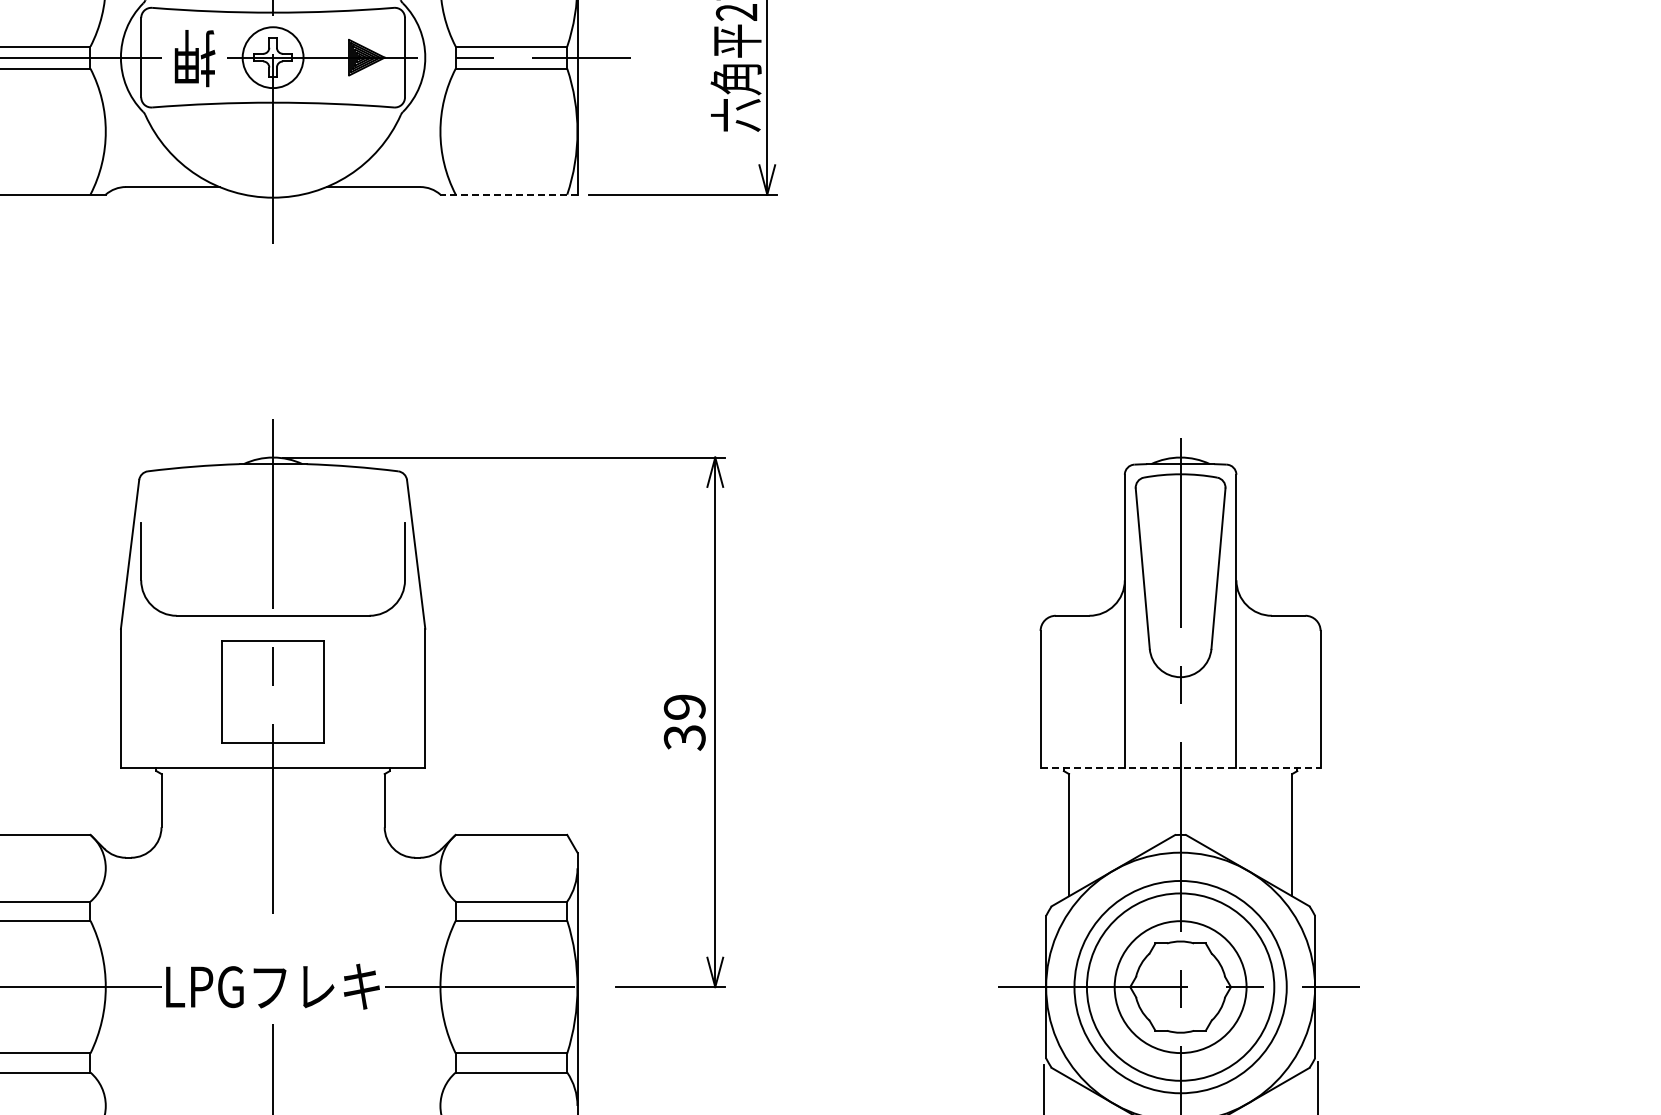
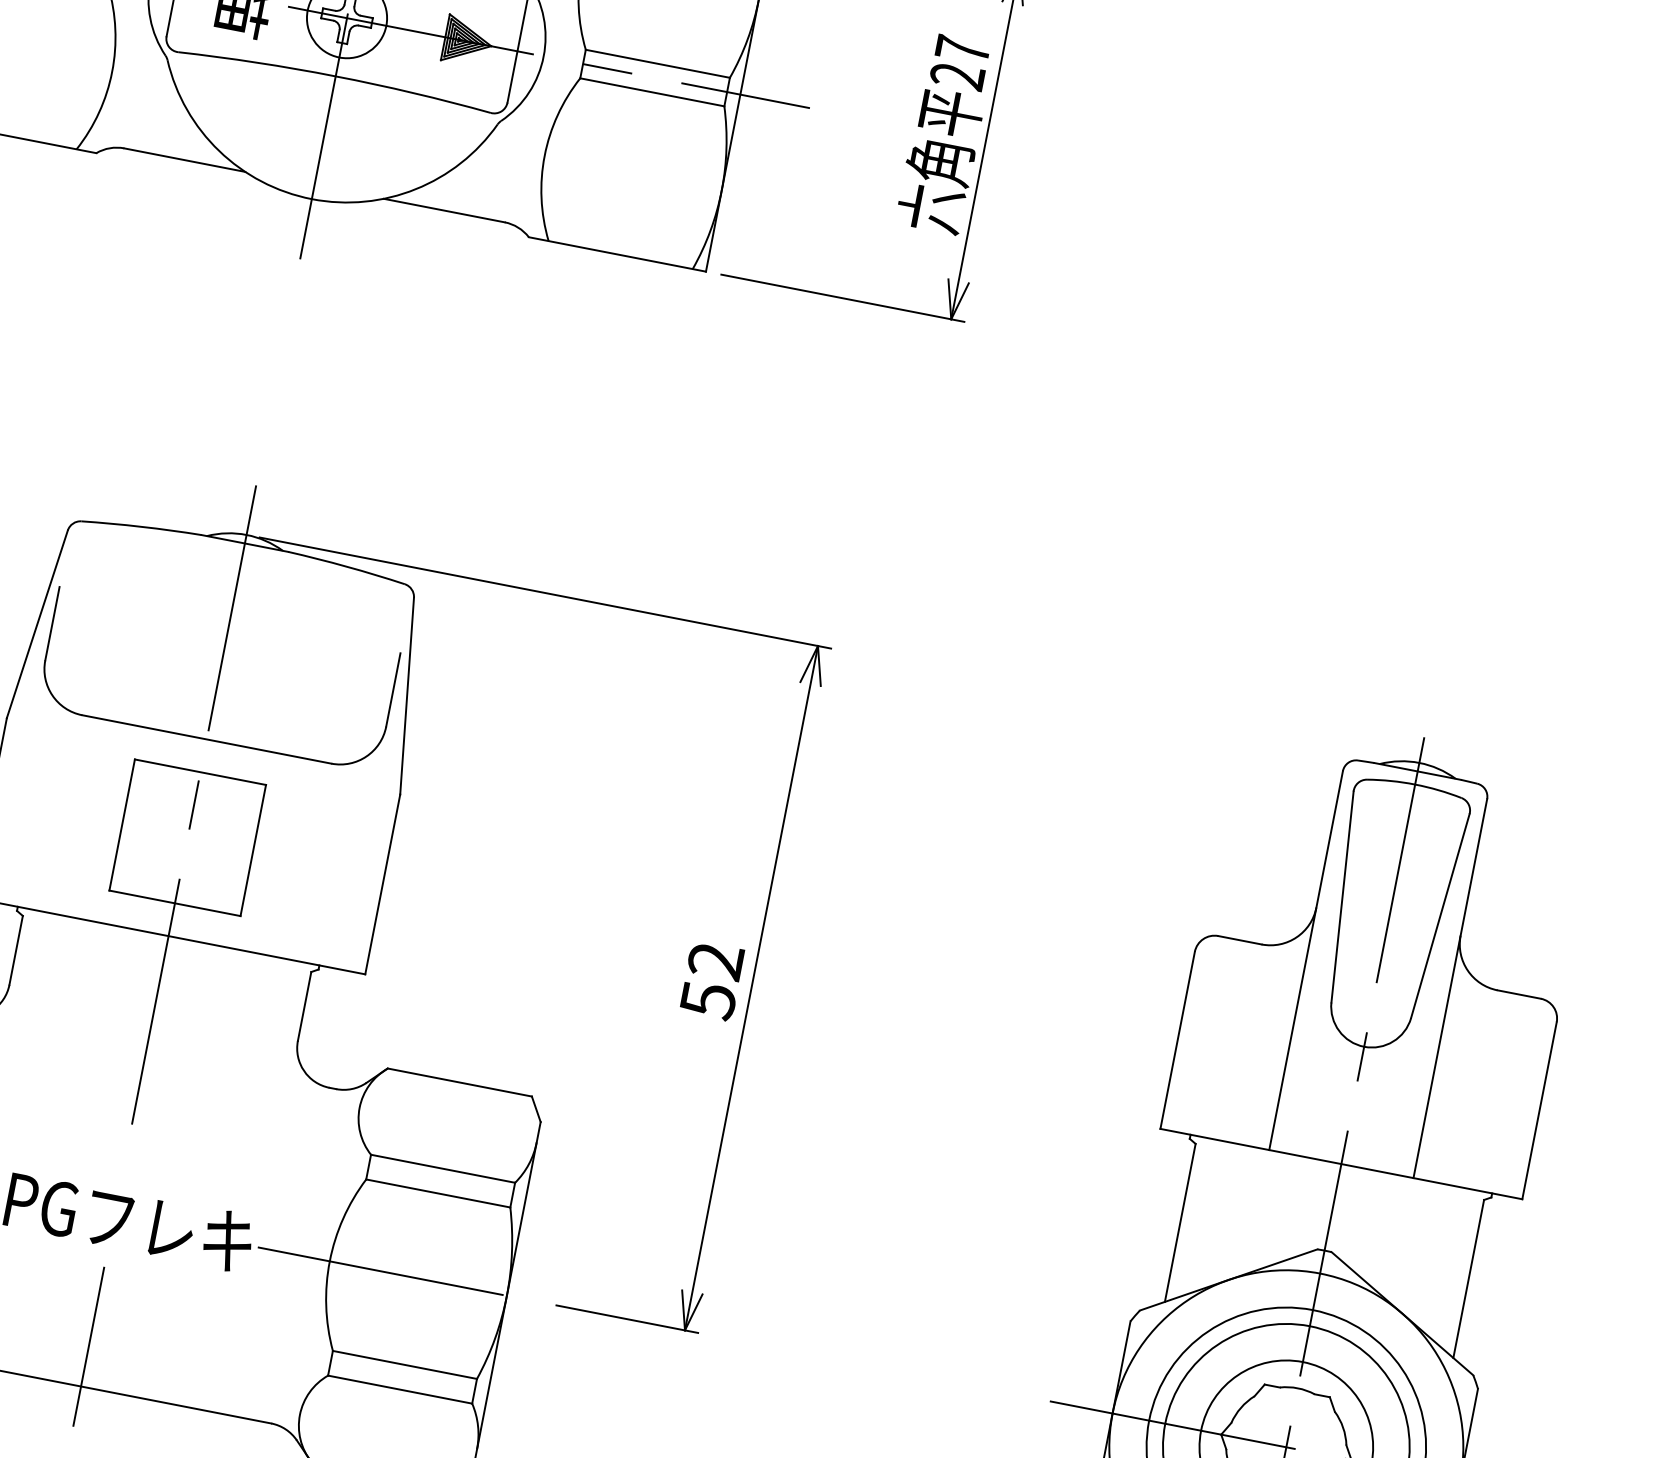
line: (508, 194) -> (616, 254), dashed -> solid
text: (684, 722) -> (711, 980), 39 -> 52
line: (1181, 767) -> (1342, 1163), dashed -> solid

